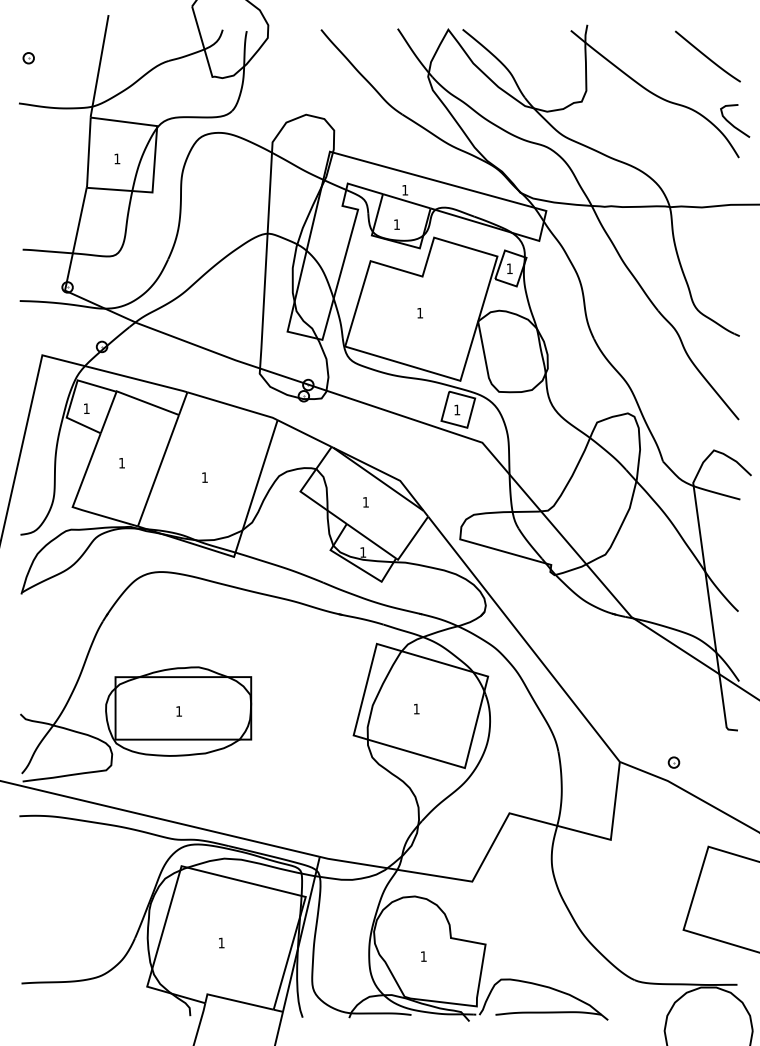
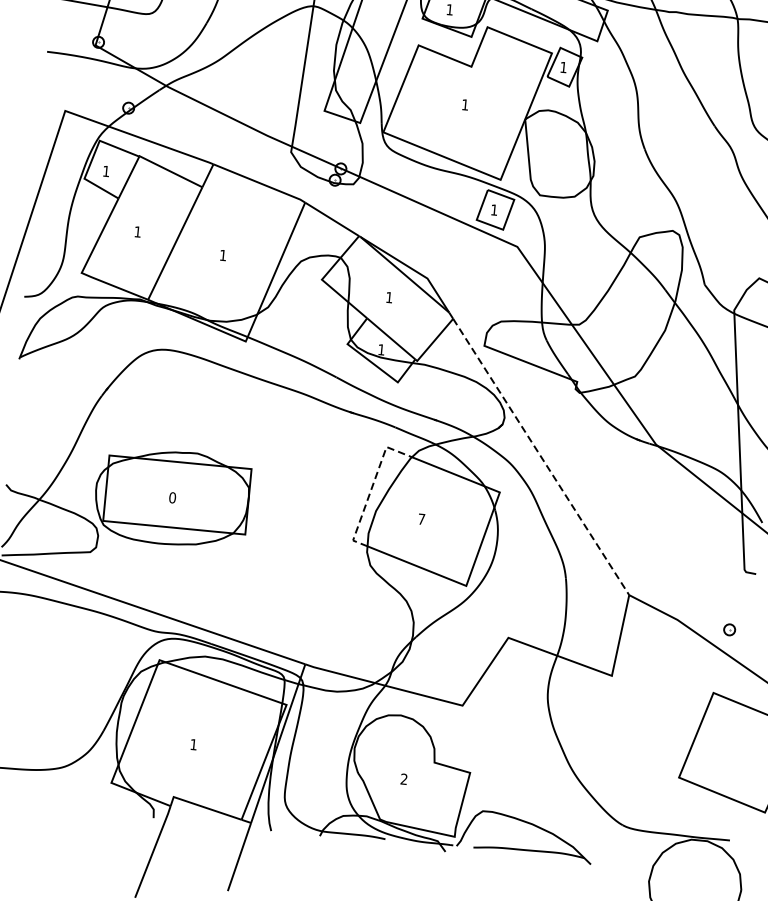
line: (524, 639) -> (541, 457), solid -> dashed
line: (366, 684) -> (371, 488), solid -> dashed
text: (416, 708) -> (421, 518), 1 -> 7
text: (179, 711) -> (173, 497), 1 -> 0
part: (673, 762) -> (729, 629), moved
text: (423, 956) -> (403, 779), 1 -> 2

